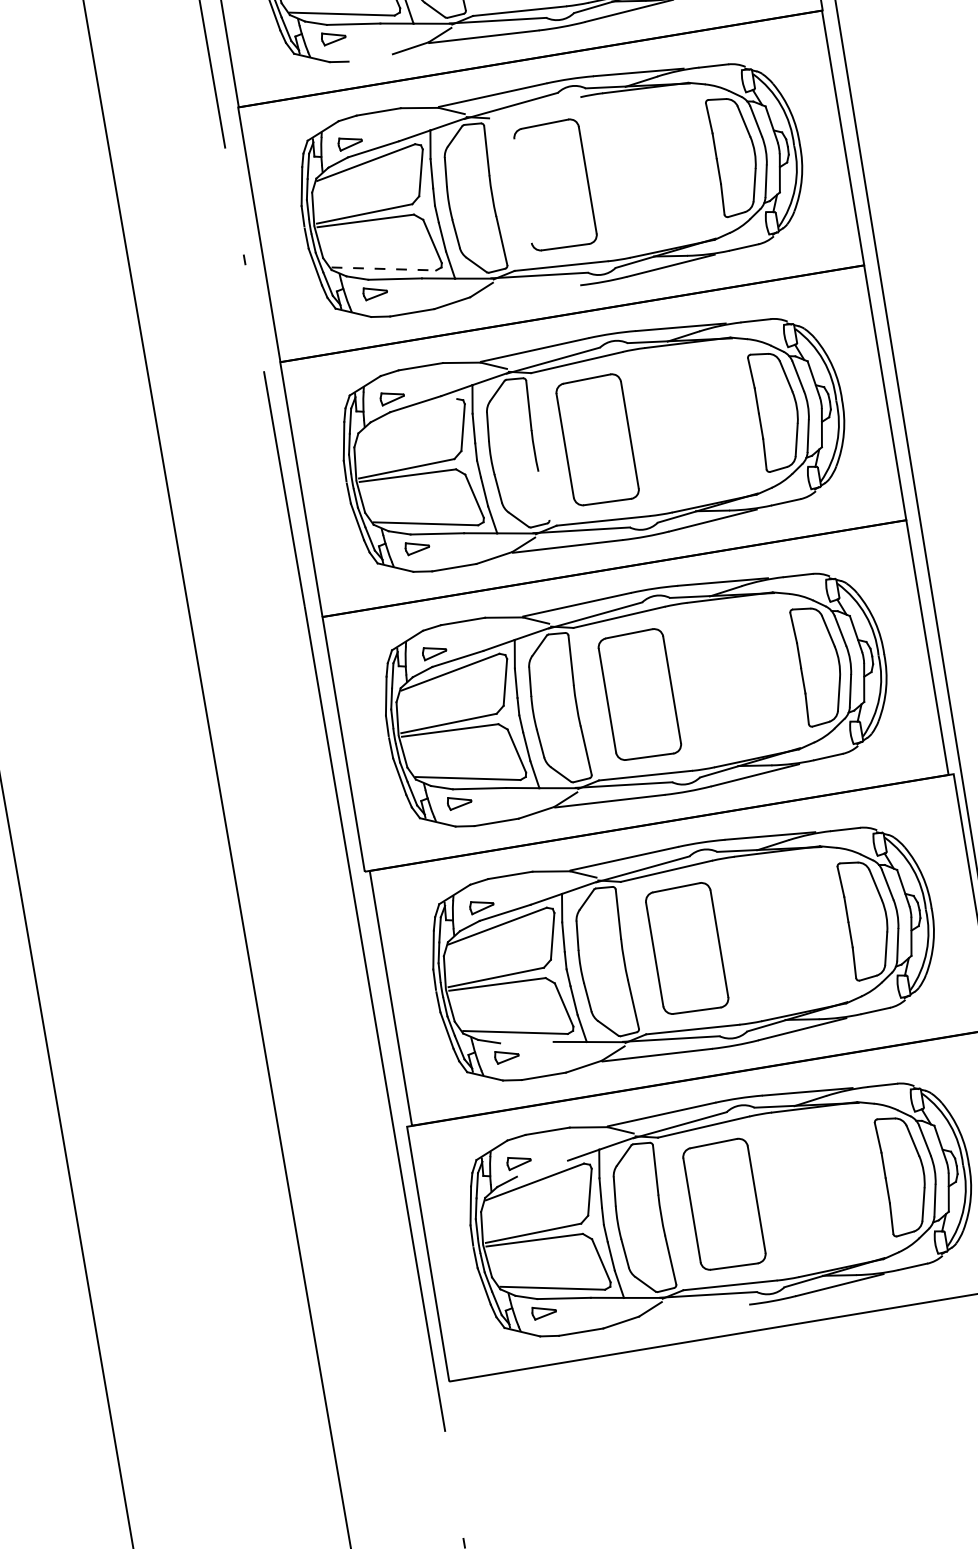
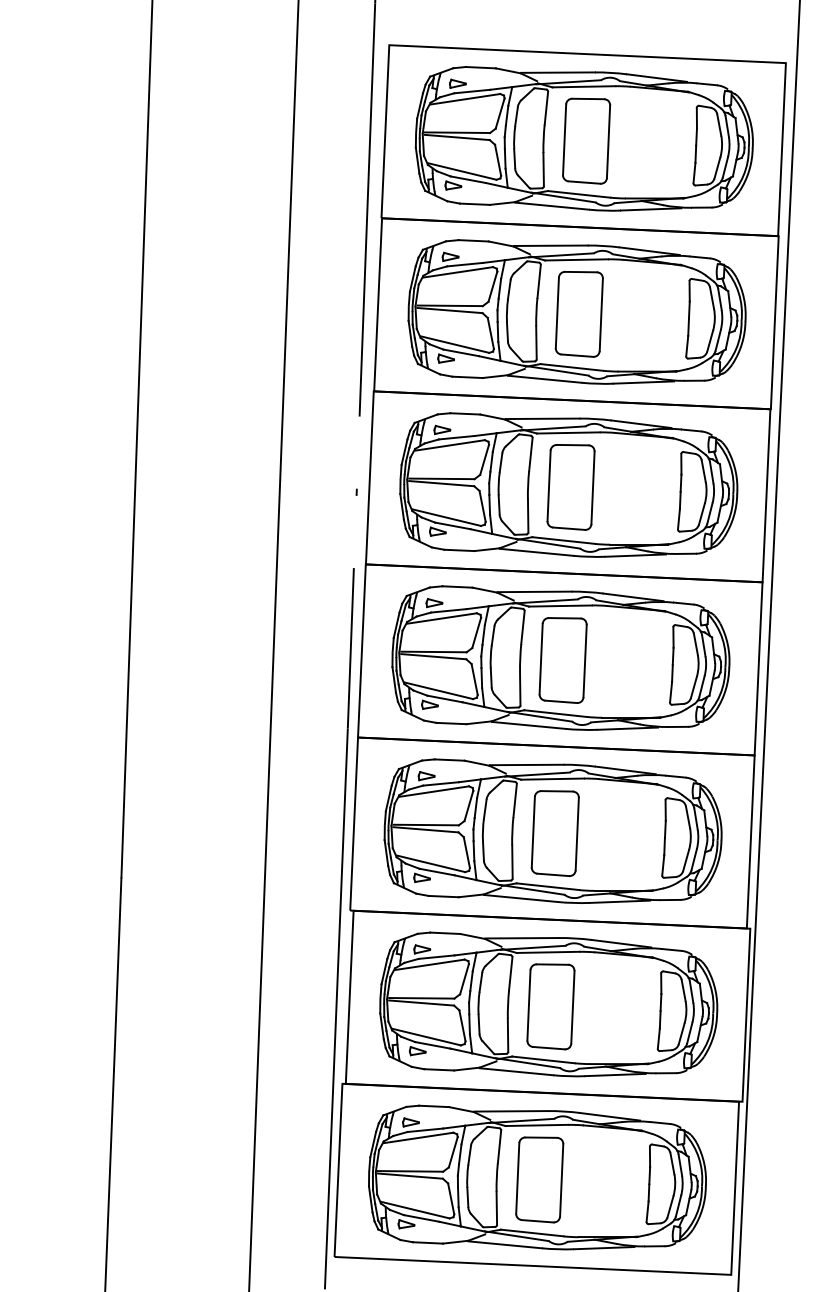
line: (370, 58) -> (467, 377), added
line: (533, 107) -> (567, 432), added
line: (522, 190) -> (548, 485), added
line: (384, 268) -> (447, 517), dashed -> solid
line: (525, 290) -> (536, 551), added
line: (407, 417) -> (441, 618), added
line: (544, 495) -> (520, 688), added
line: (526, 1042) -> (432, 1045), added
line: (542, 1169) -> (425, 1130), added
line: (694, 1310) -> (505, 1244), added

